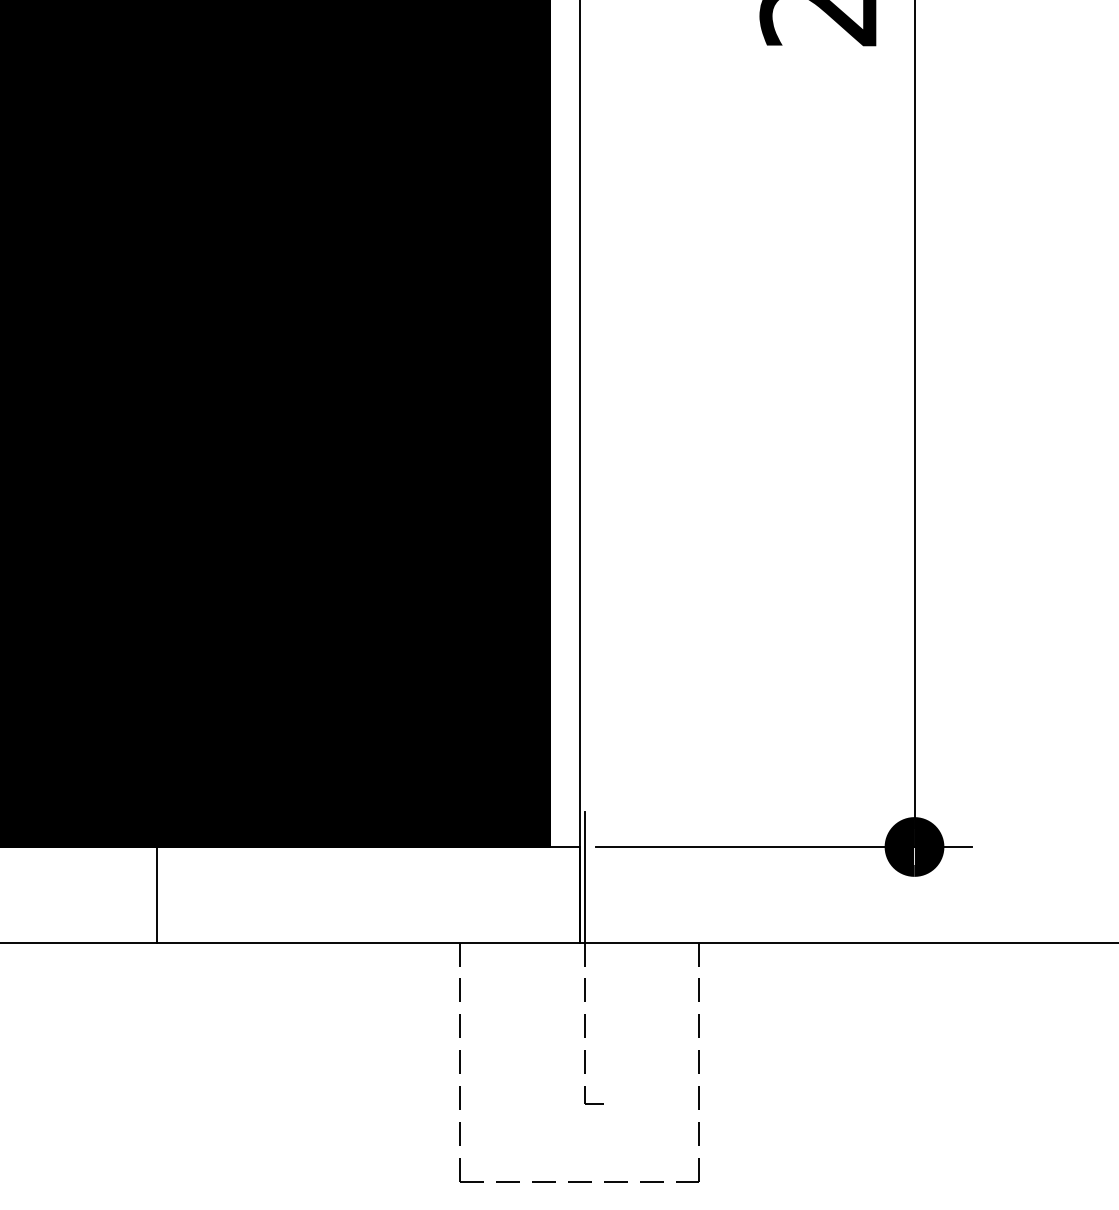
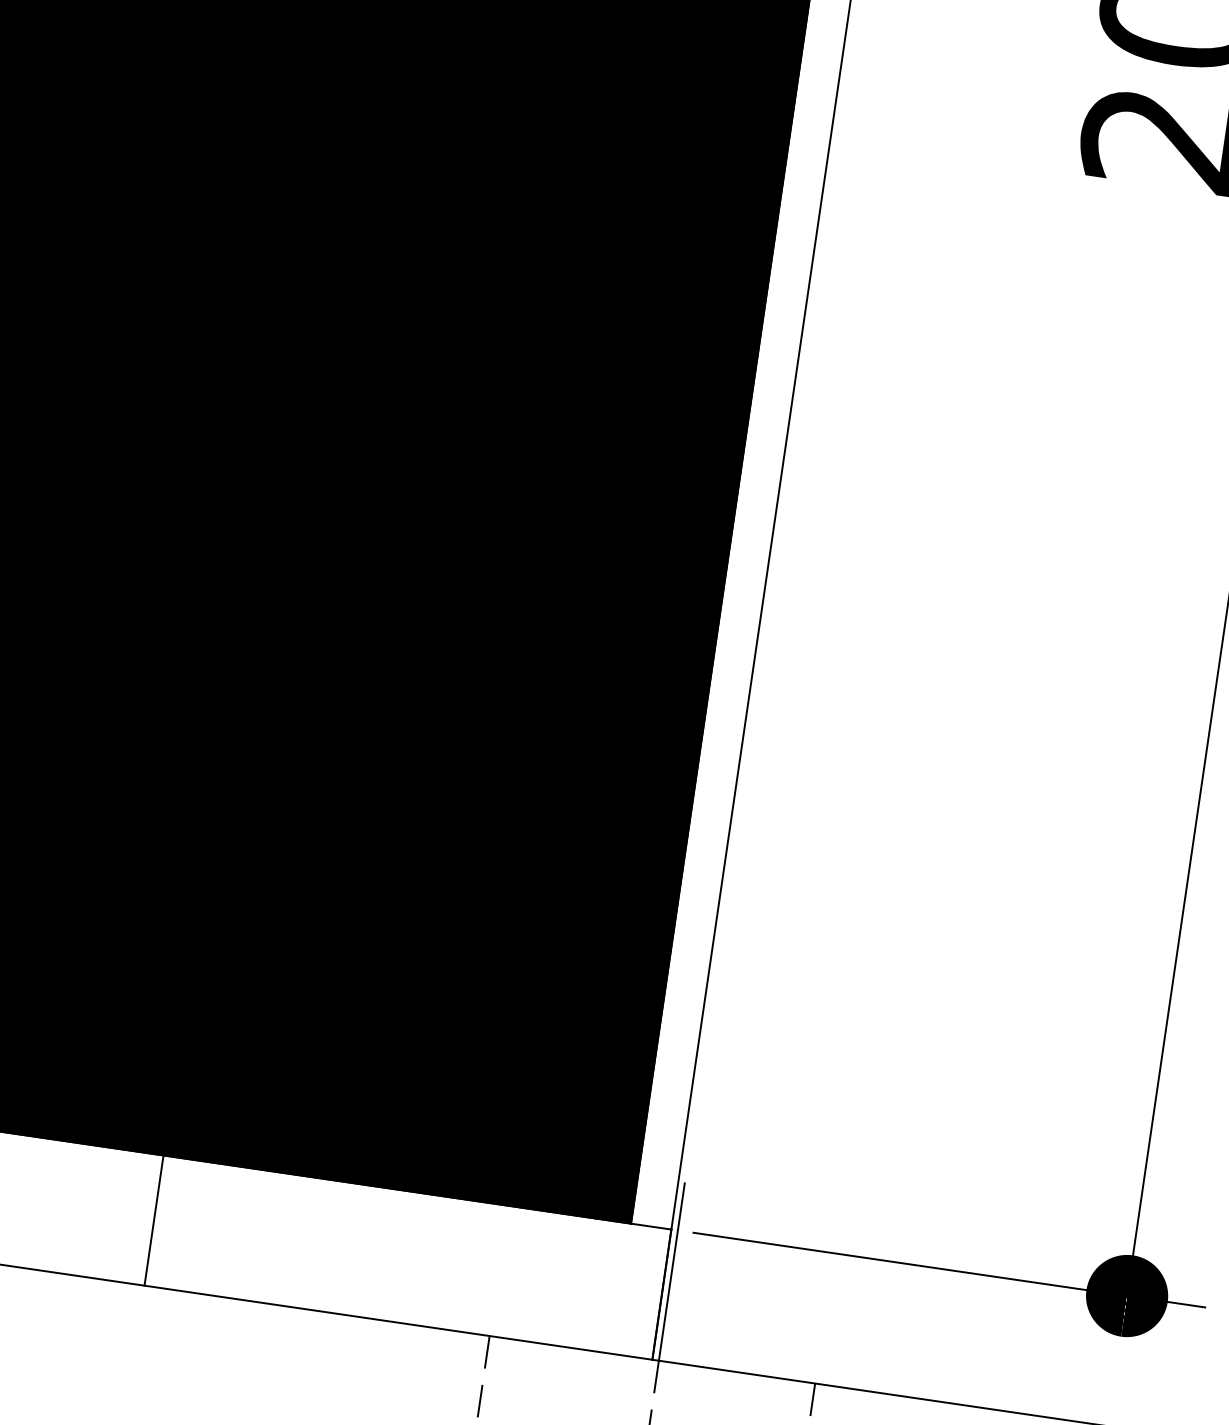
line: (157, 894) -> (154, 1220), moved

